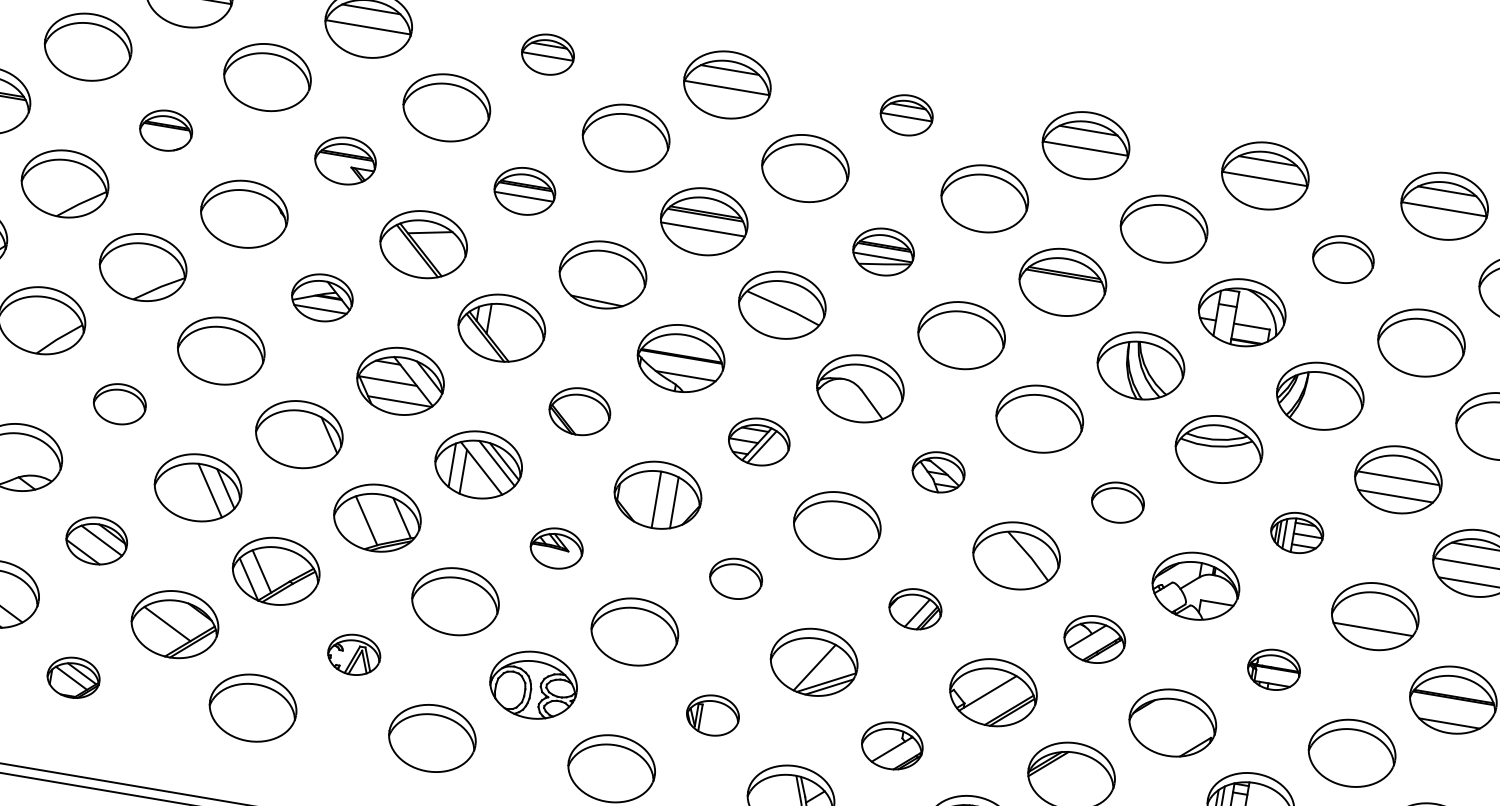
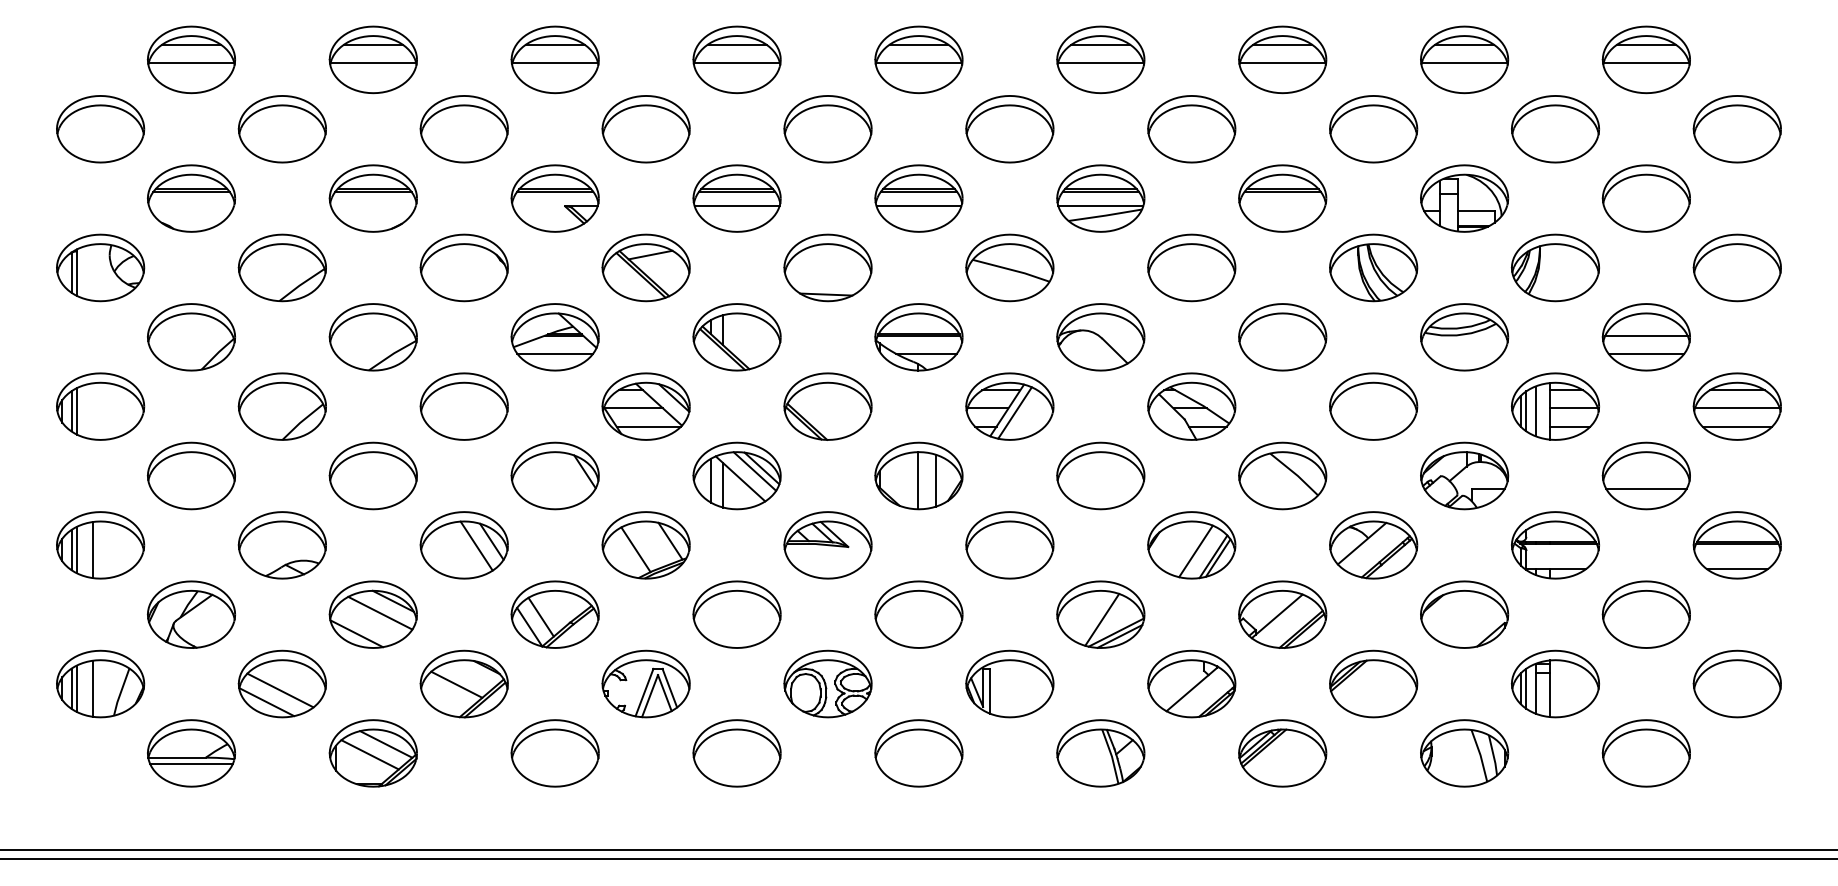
part: (547, 54) -> (736, 59), size x1.67
part: (906, 114) -> (1100, 59), size x1.67
part: (165, 130) -> (372, 198), size x1.67
part: (344, 160) -> (554, 198), size x1.43
part: (524, 191) -> (736, 198), size x1.43
part: (883, 251) -> (1100, 198), size x1.43
part: (1343, 259) -> (1555, 129), size x1.43
part: (321, 297) -> (554, 337), size x1.43
part: (119, 403) -> (372, 475), size x1.67
part: (579, 411) -> (827, 406), size x1.43
part: (758, 441) -> (1009, 406), size x1.43
part: (938, 472) -> (1191, 406), size x1.67
part: (1117, 502) -> (1373, 406), size x1.67
part: (1297, 532) -> (1555, 406), size x1.67
part: (96, 540) -> (372, 614), size x1.43
part: (556, 548) -> (827, 545), size x1.67
part: (735, 578) -> (1009, 545), size x1.67
part: (915, 609) -> (1191, 545), size x1.67
part: (1094, 639) -> (1373, 545), size x1.43
part: (353, 654) -> (645, 683), size x1.67
part: (1274, 669) -> (1555, 545), size x1.67
part: (72, 677) -> (372, 753), size x1.67
part: (712, 714) -> (1009, 683), size x1.67
part: (892, 745) -> (1191, 683), size x1.43

